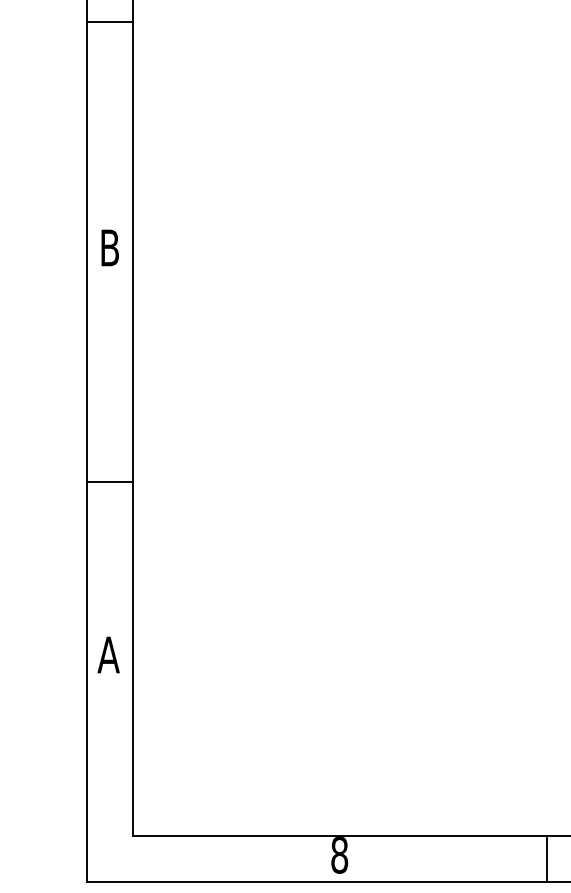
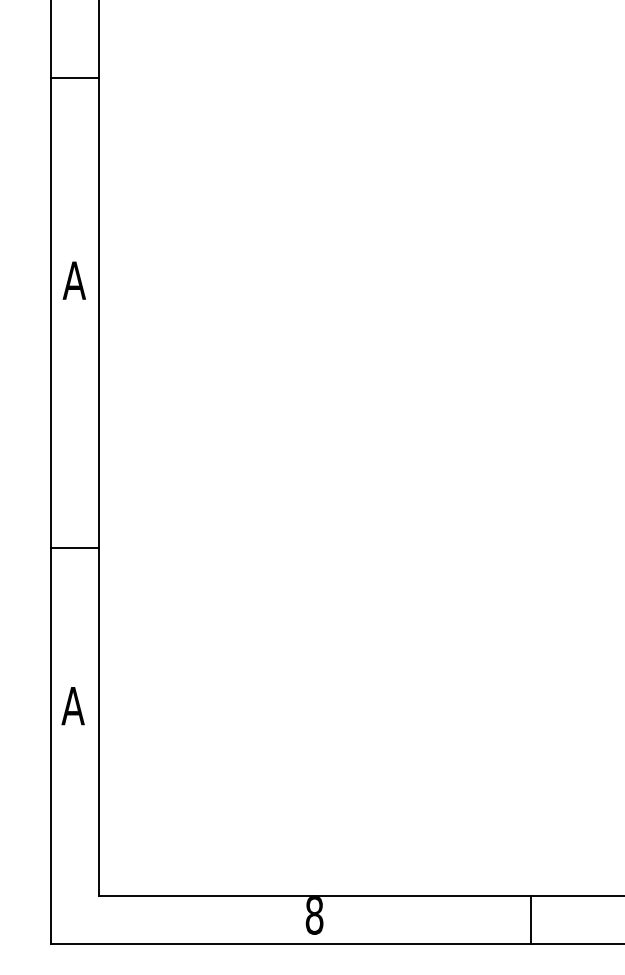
line: (109, 21) -> (74, 77), moved
text: (109, 247) -> (73, 280), B -> A
line: (109, 482) -> (74, 547), moved

